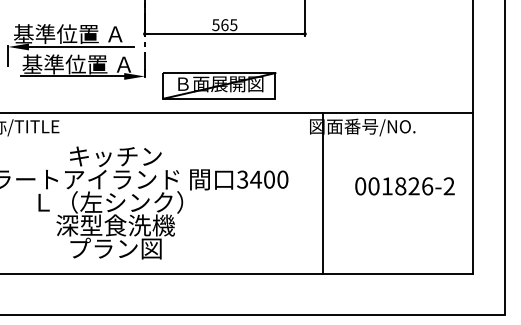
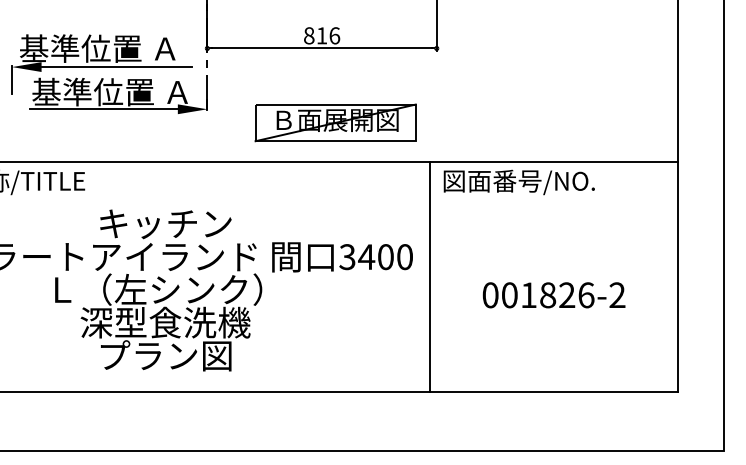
text: (224, 25) -> (321, 36), 565 -> 816
part: (219, 85) -> (335, 122), moved
text: (404, 186) -> (553, 295), moved
line: (322, 193) -> (430, 276), moved

